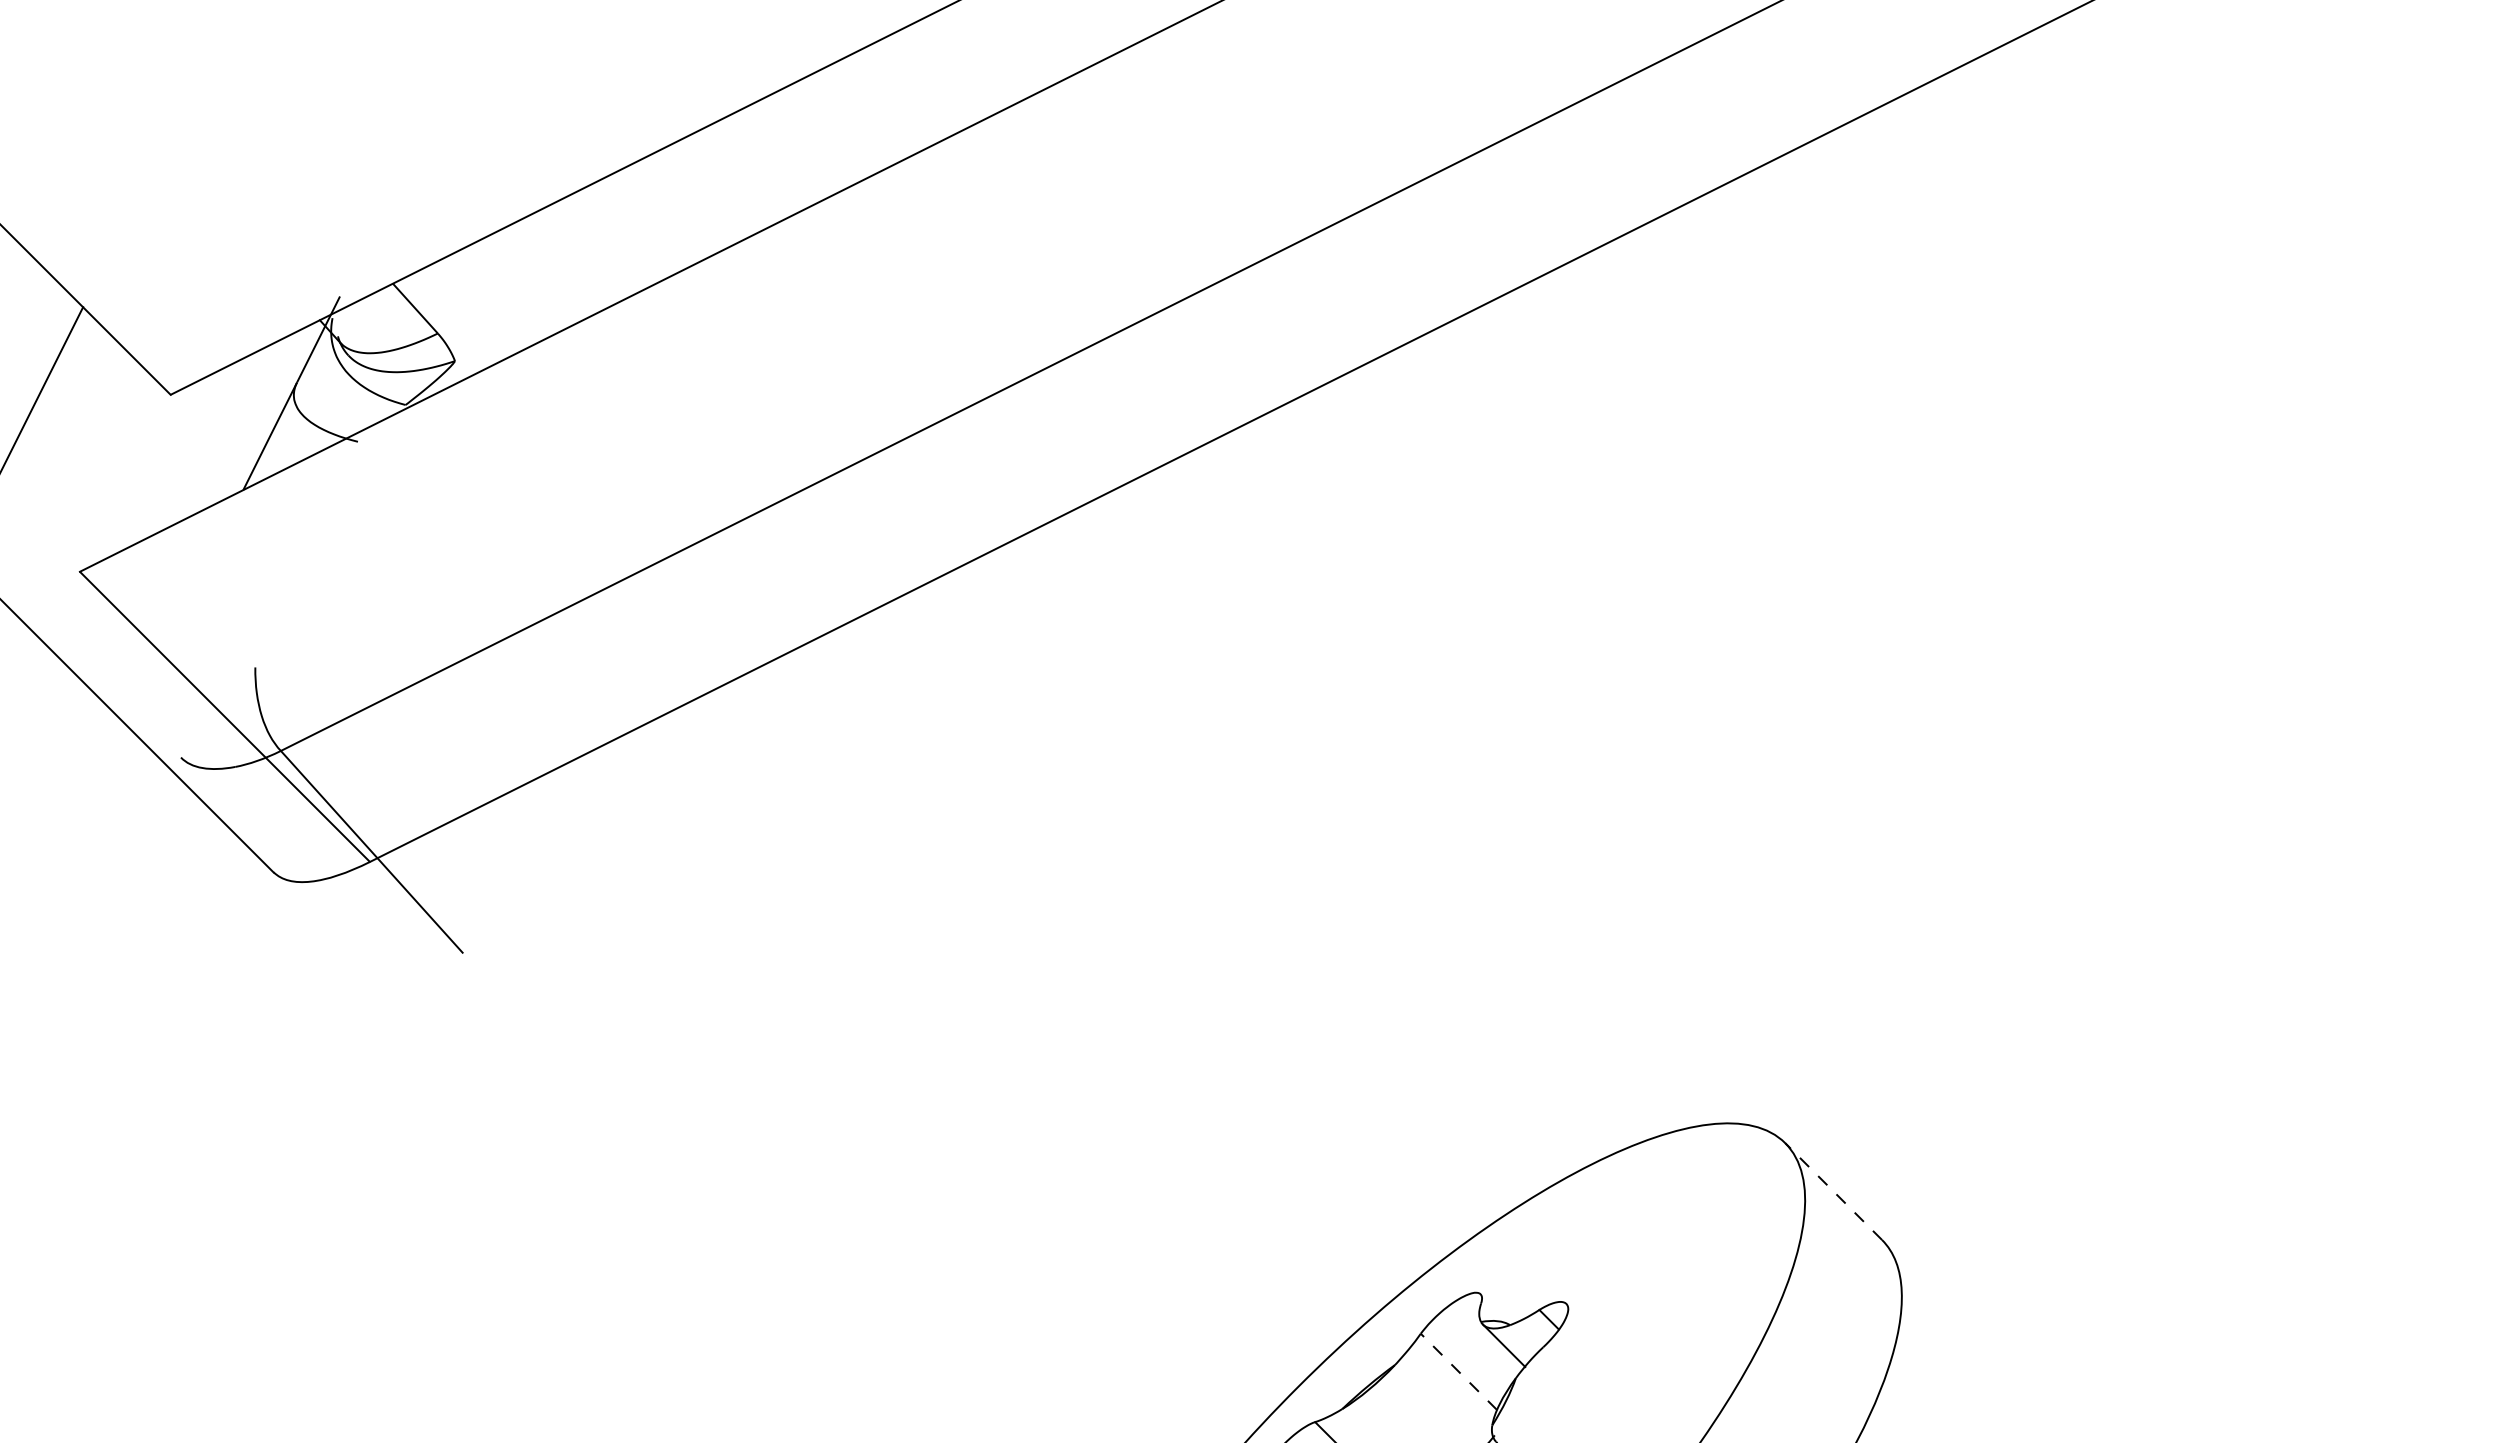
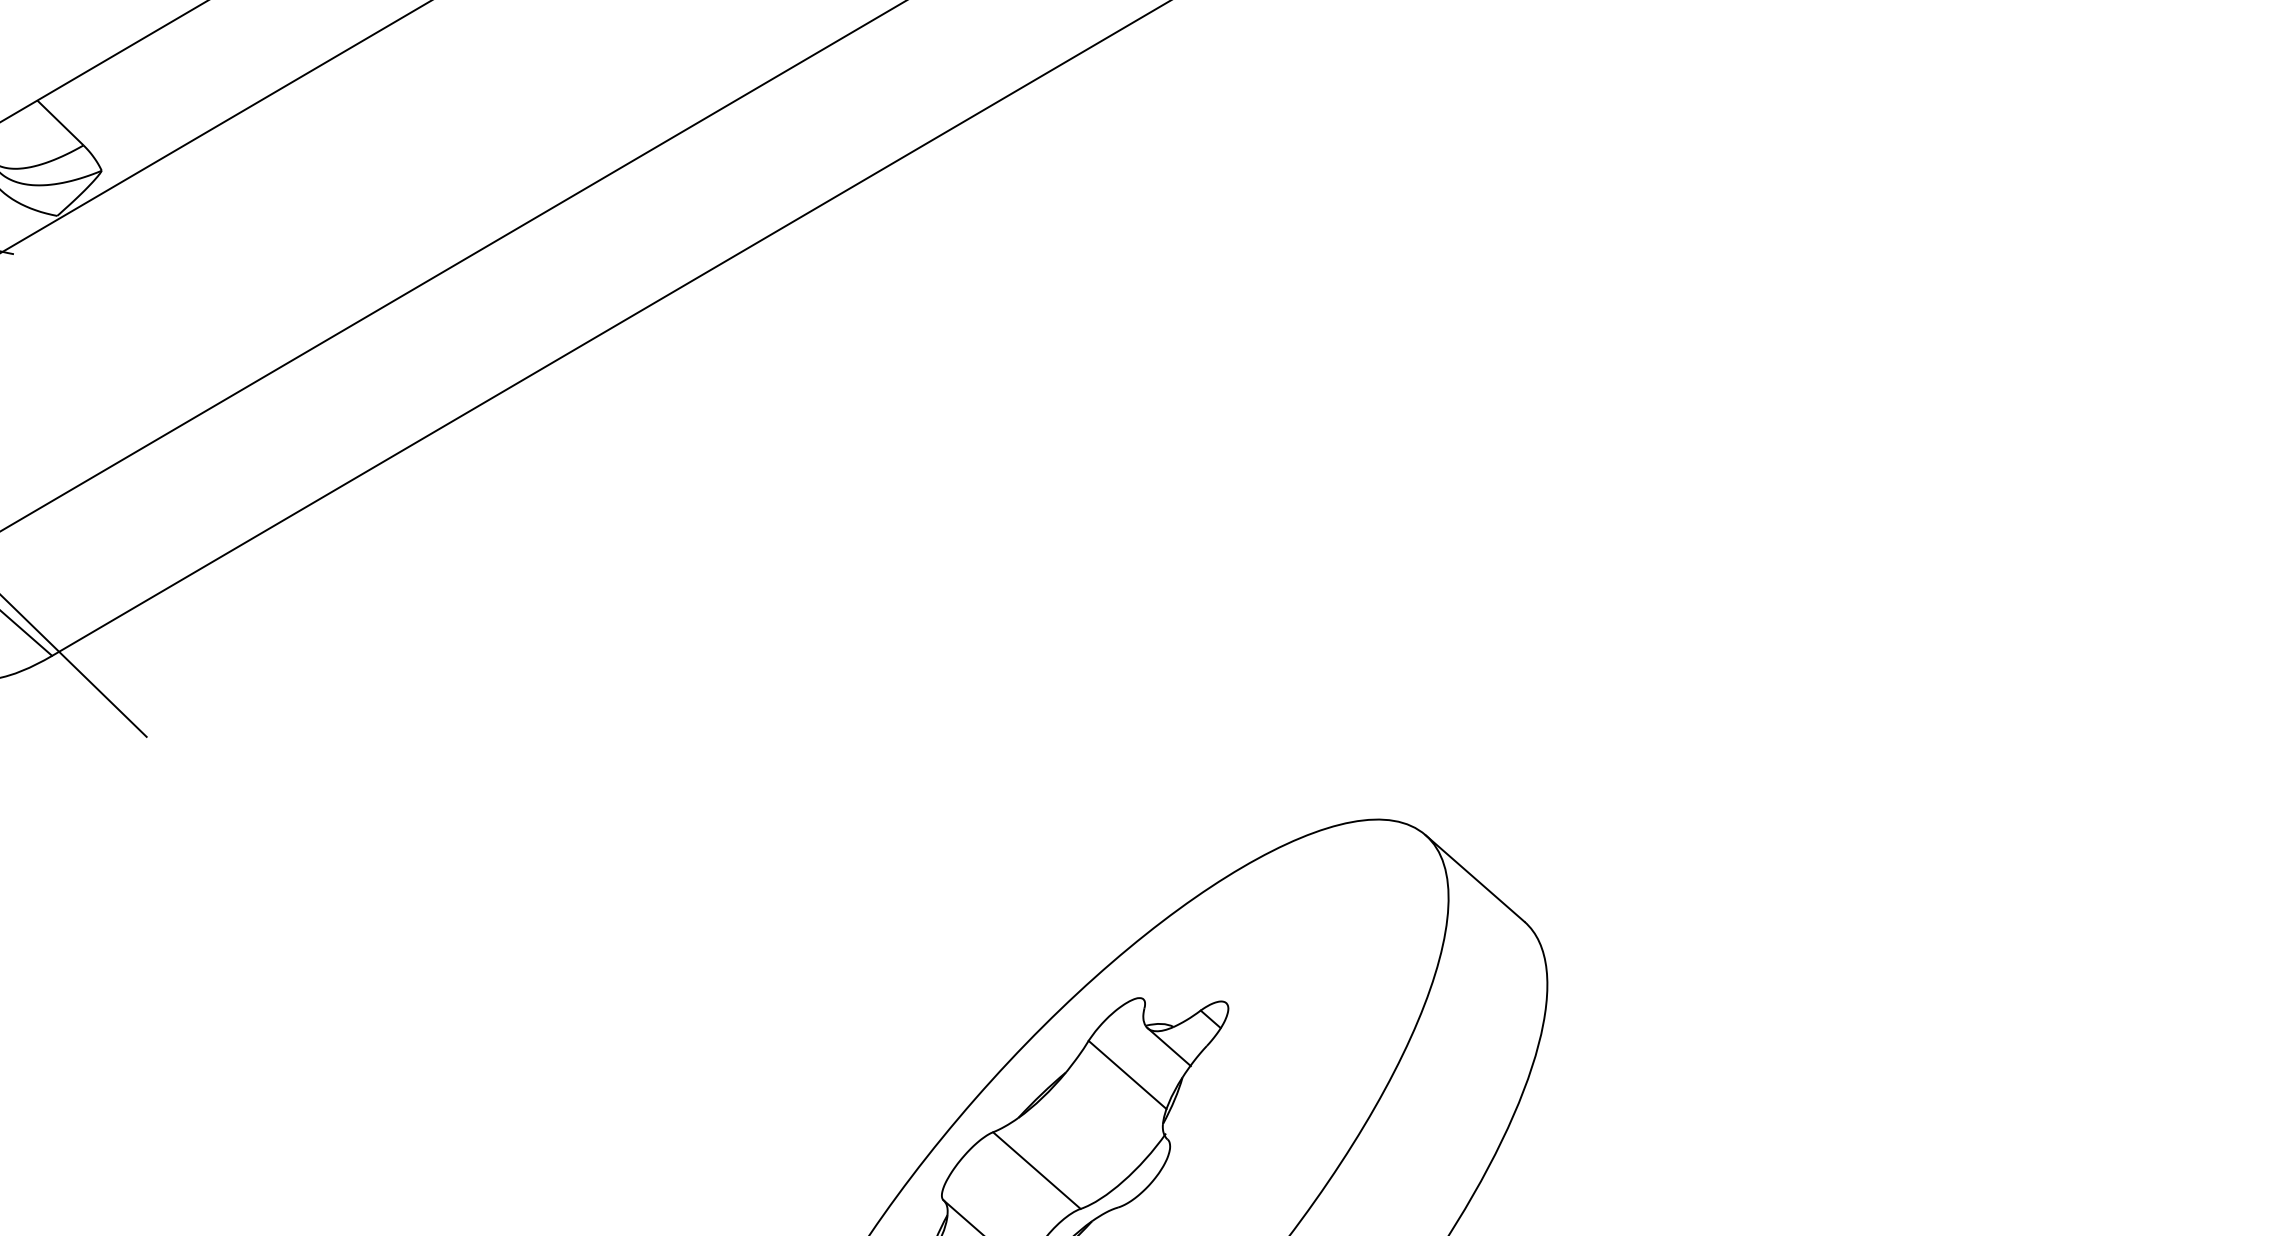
line: (1833, 1191) -> (1474, 878), dashed -> solid
line: (1458, 1371) -> (1127, 1074), dashed -> solid

